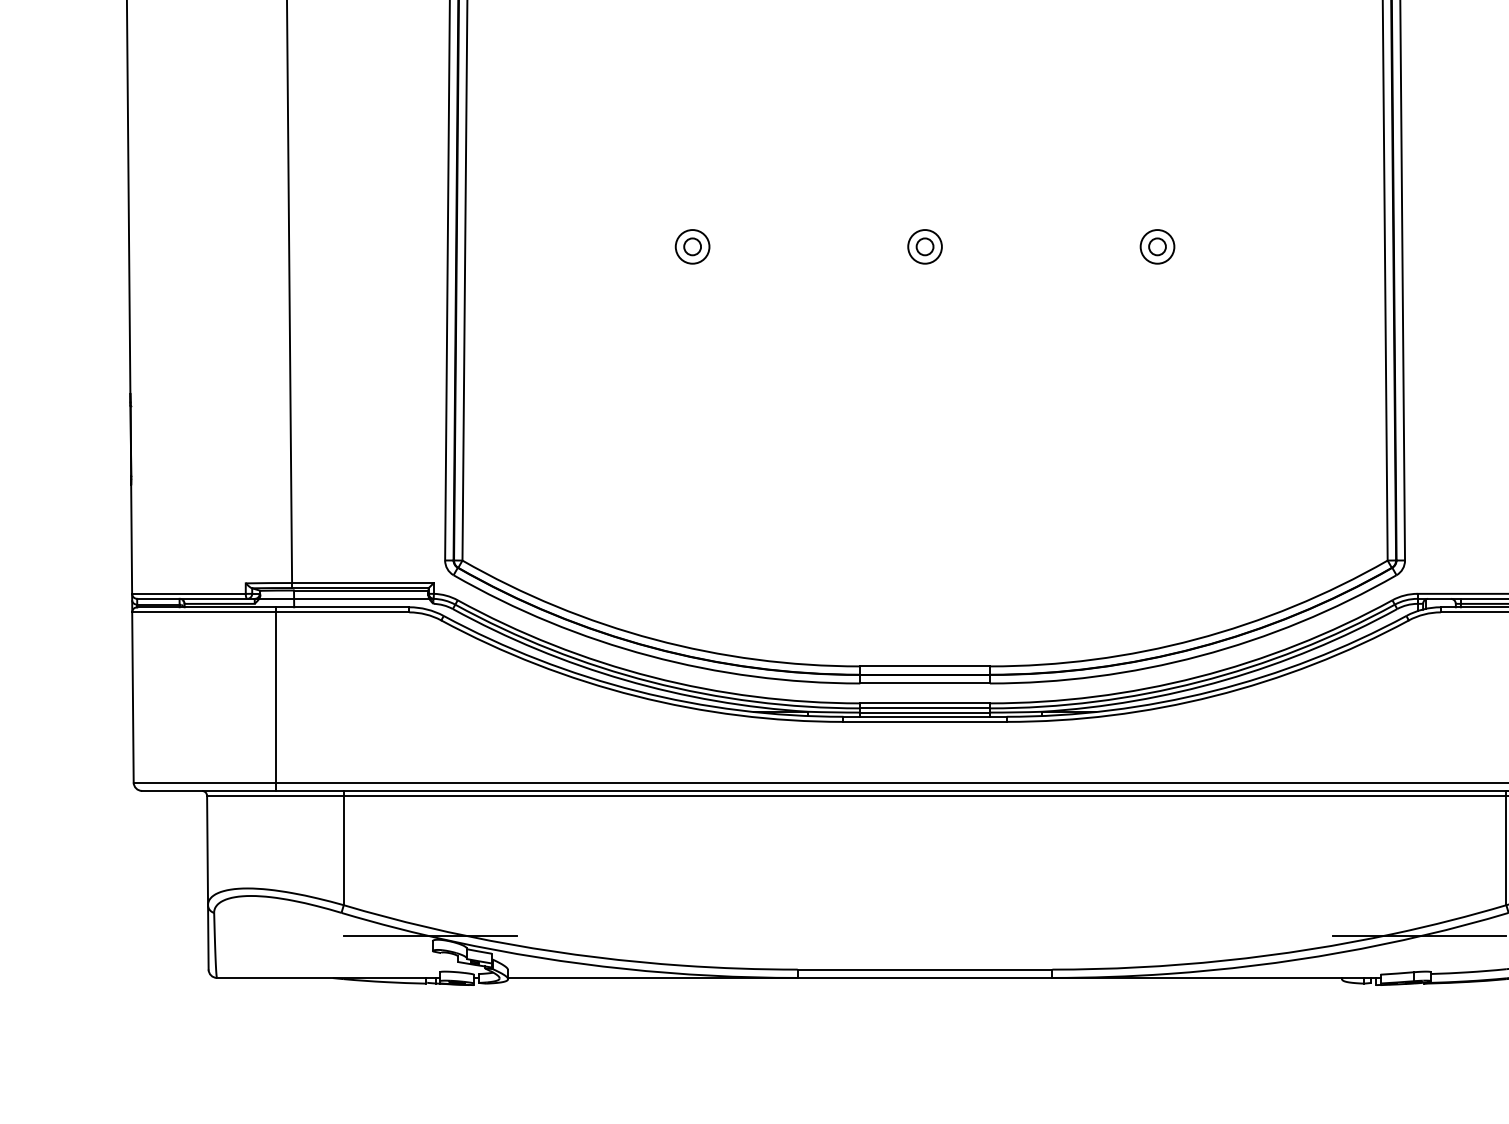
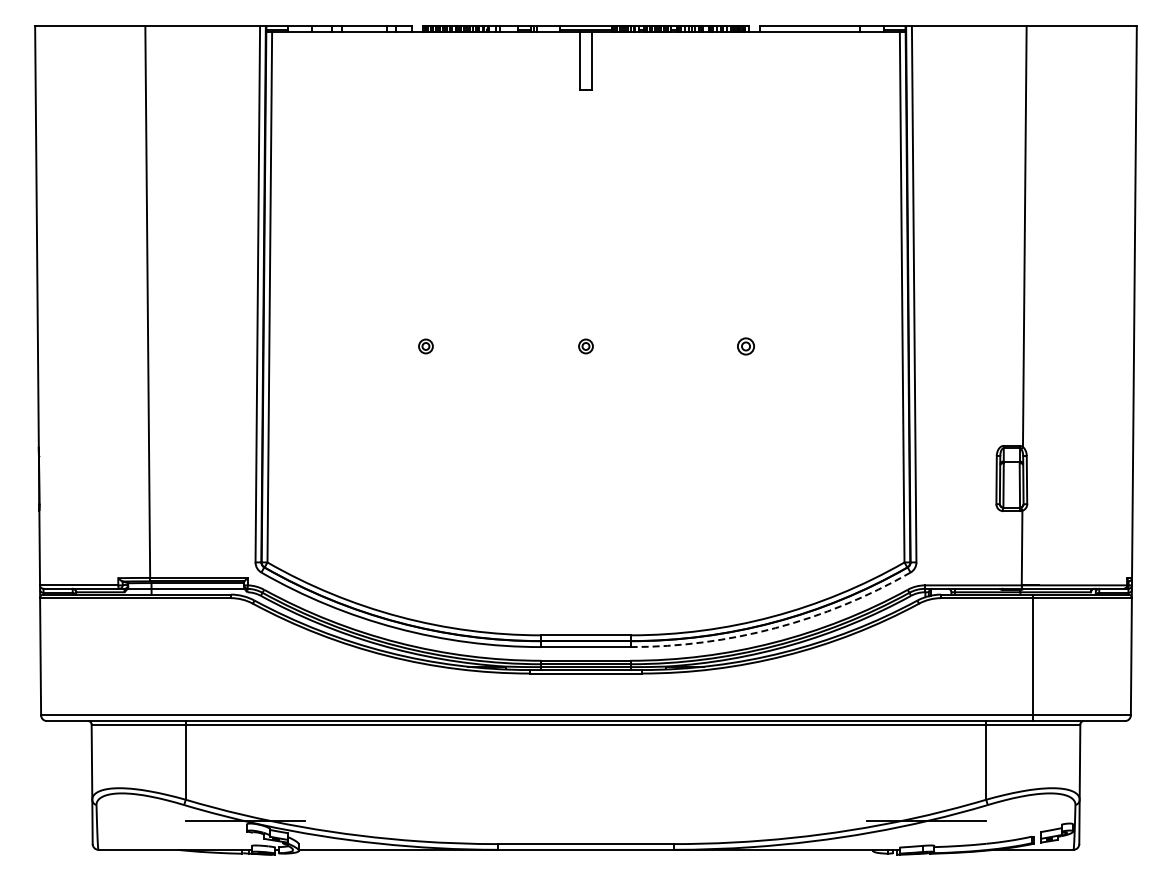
part: (691, 246) -> (425, 346), size x0.6
part: (924, 246) -> (585, 346), size x0.6
part: (1156, 246) -> (745, 346), size x0.7
arc: (1200, 656) -> (775, 628), solid -> dashed
line: (276, 698) -> (139, 657), removed

